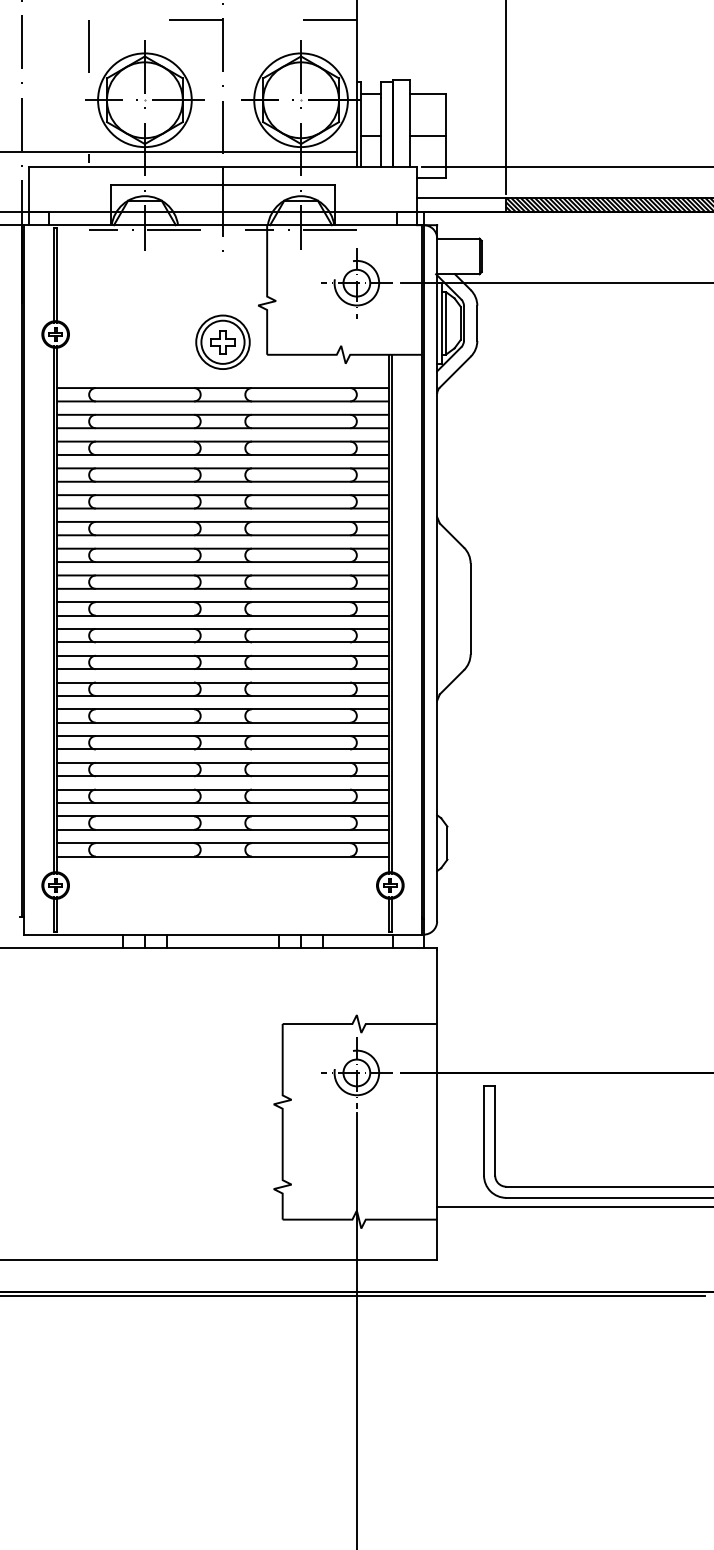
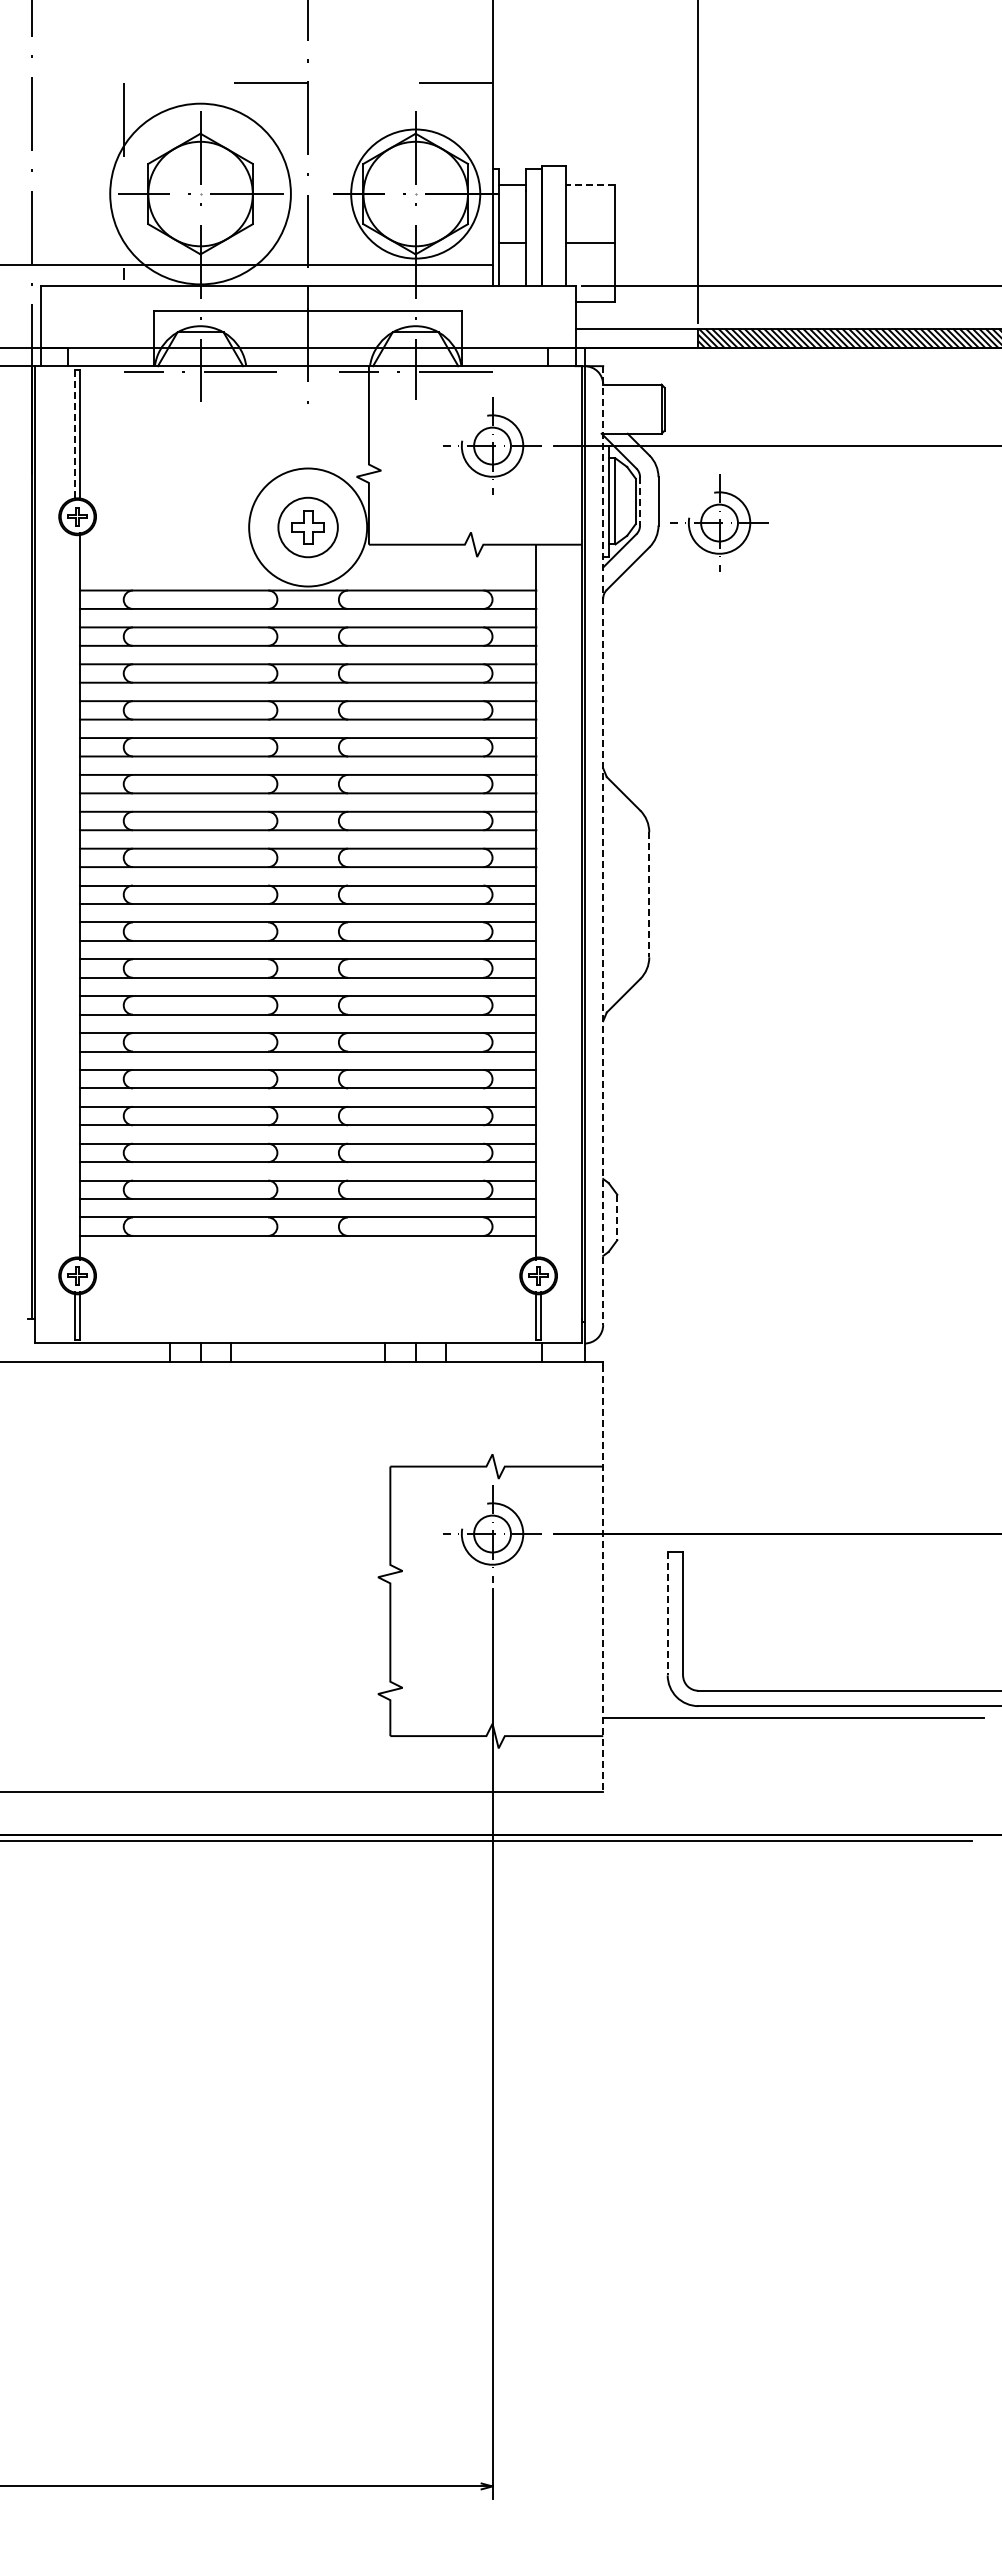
line: (427, 93) -> (590, 184), solid -> dashed
circle: (144, 99) -> (200, 193), size x1.4
line: (54, 275) -> (75, 435), solid -> dashed
line: (464, 323) -> (640, 501), solid -> dashed
part: (521, 338) -> (719, 522), added
circle: (223, 342) -> (308, 527), size x1.6
line: (437, 573) -> (603, 846), solid -> dashed
line: (470, 608) -> (649, 894), solid -> dashed
line: (54, 610) -> (75, 896), removed
line: (391, 613) -> (540, 901), removed
line: (447, 843) -> (617, 1217), solid -> dashed
line: (437, 1105) -> (603, 1578), solid -> dashed
line: (483, 1131) -> (667, 1614), solid -> dashed

